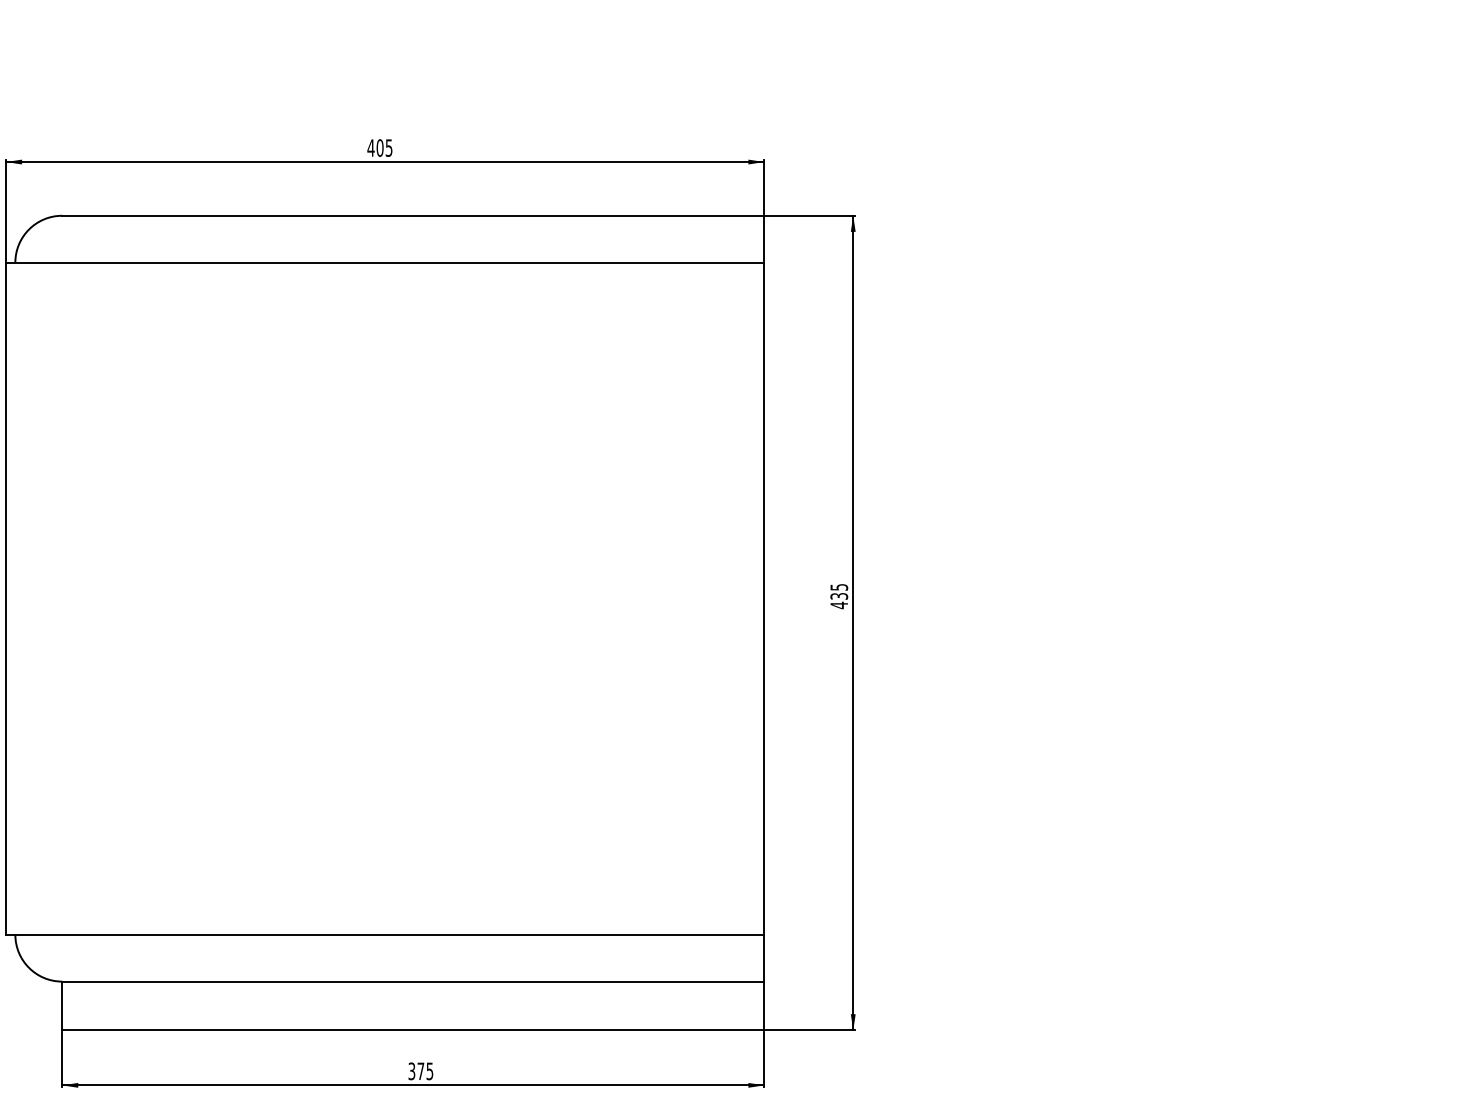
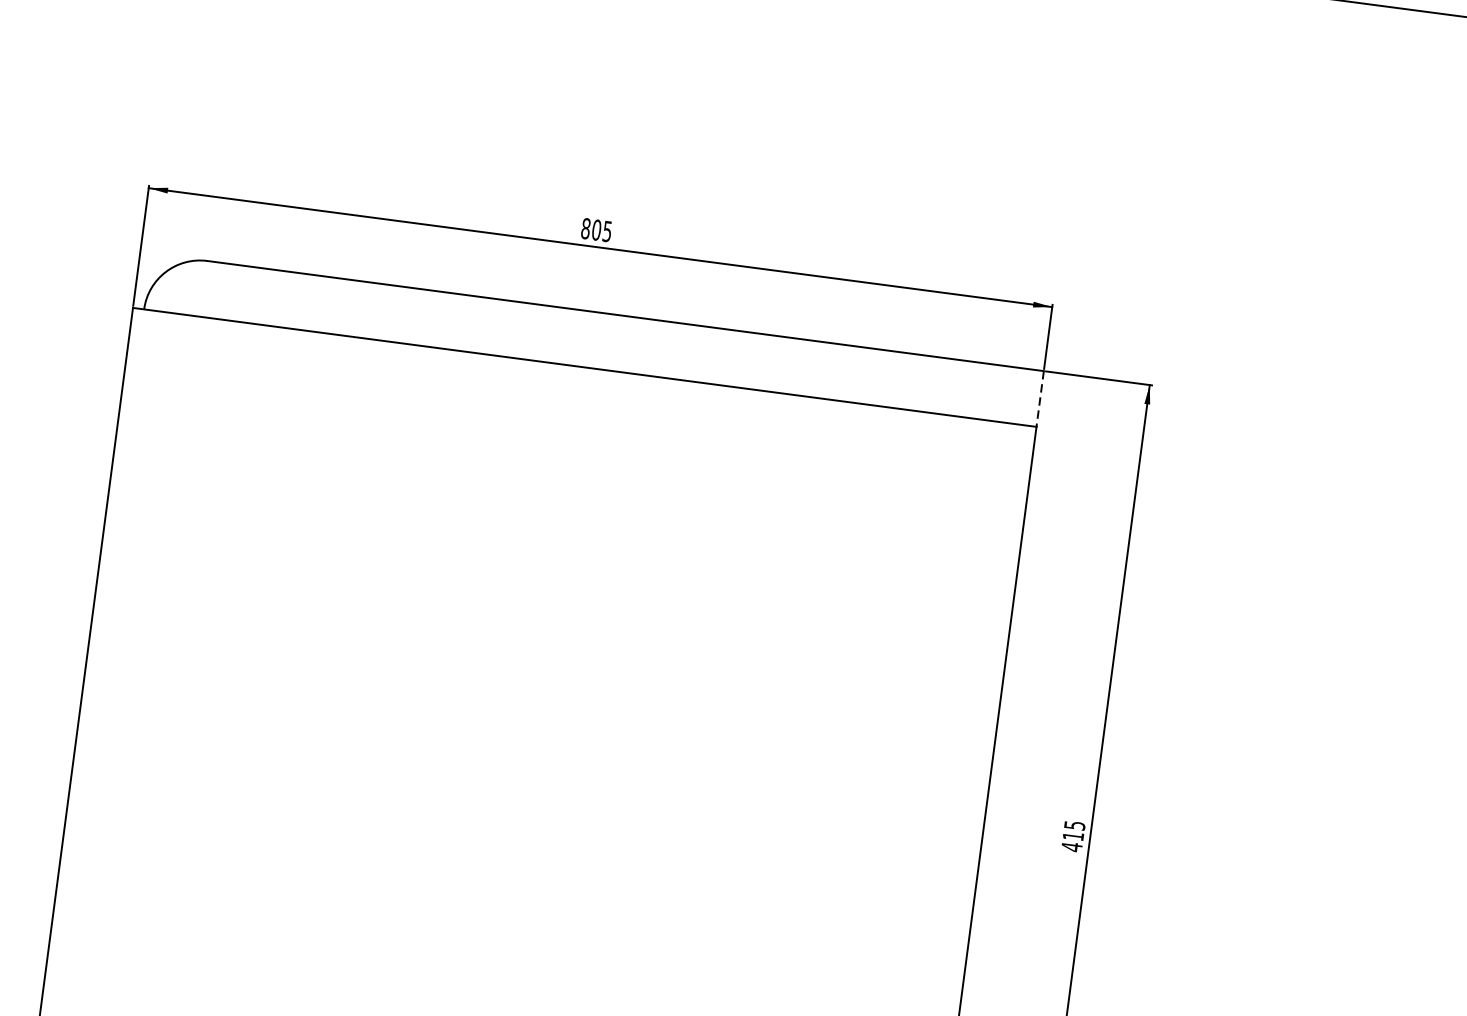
text: (370, 147) -> (585, 227), 405 -> 805
line: (764, 239) -> (1040, 399), solid -> dashed
text: (839, 596) -> (1073, 836), 435 -> 415

